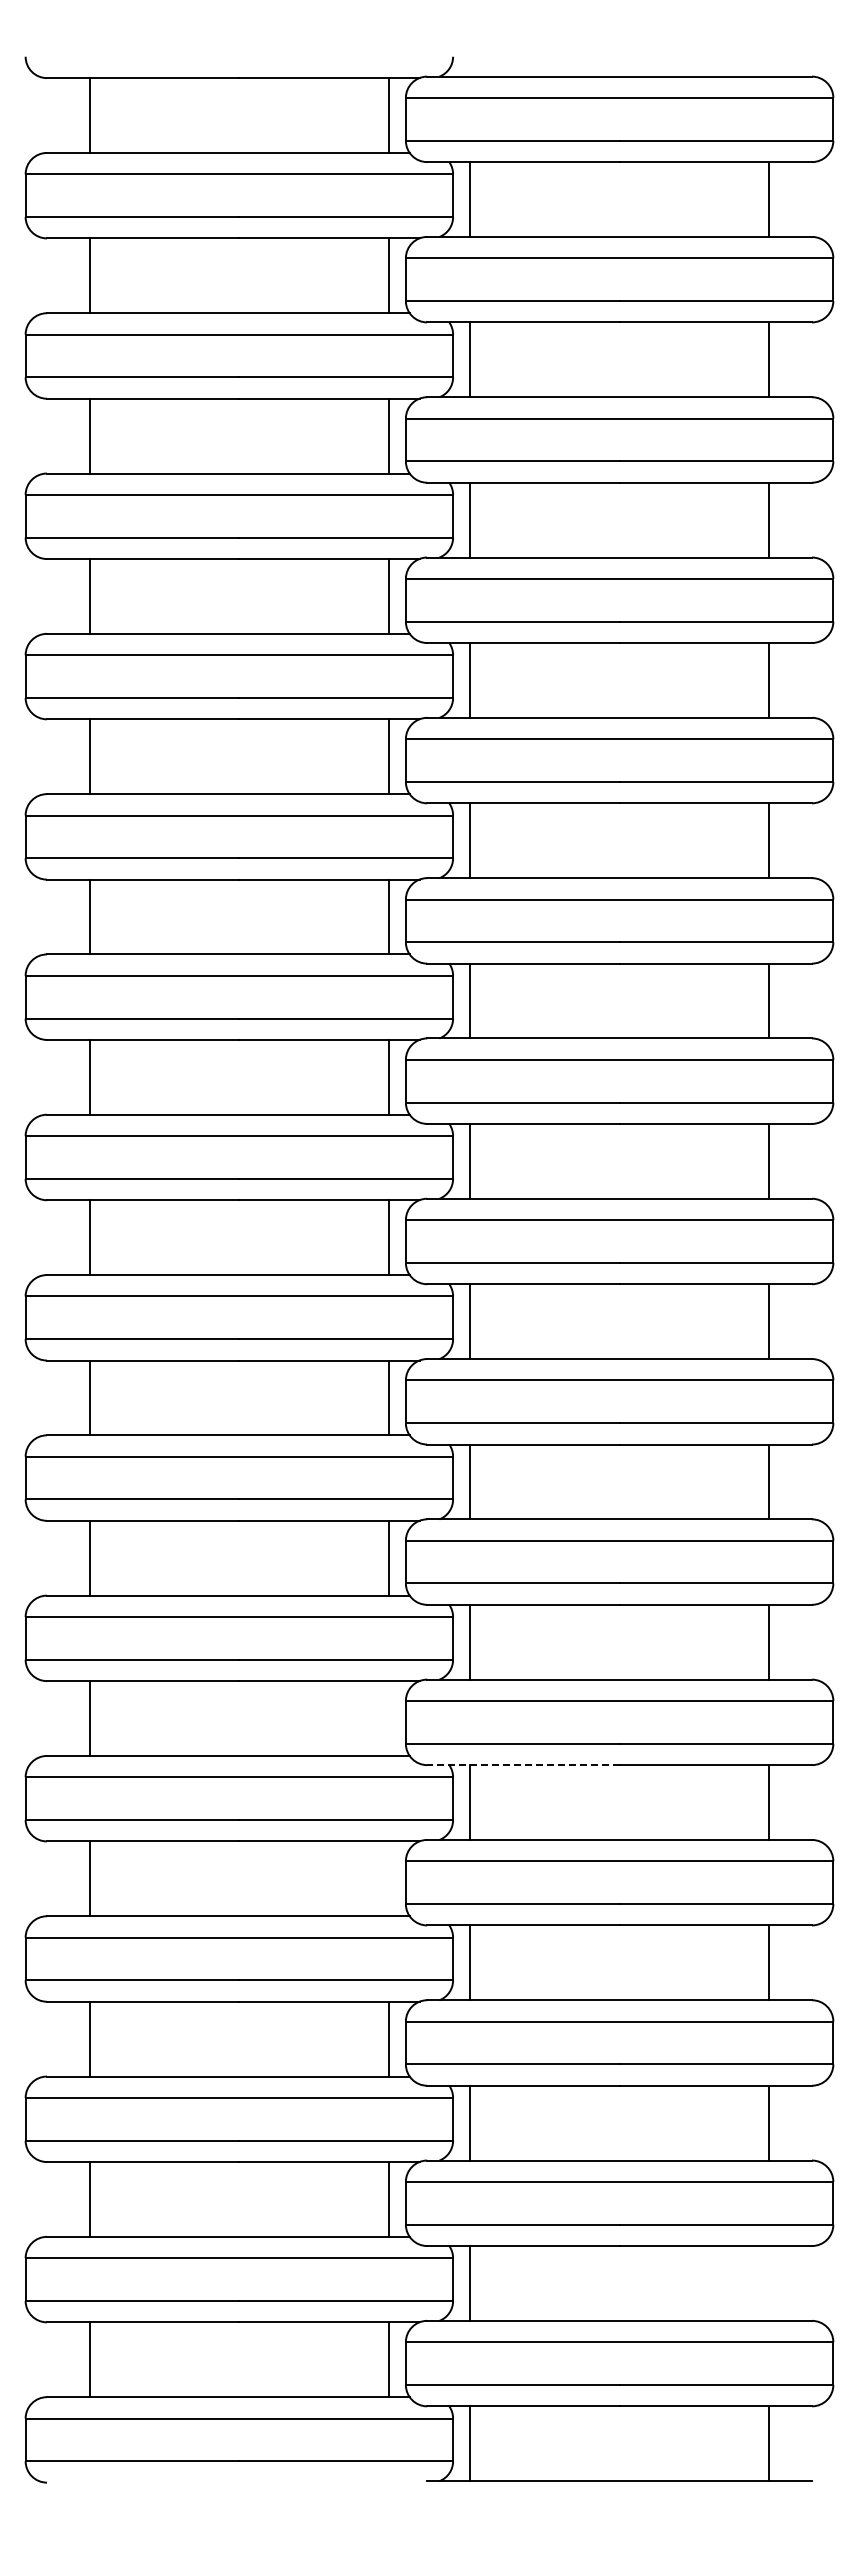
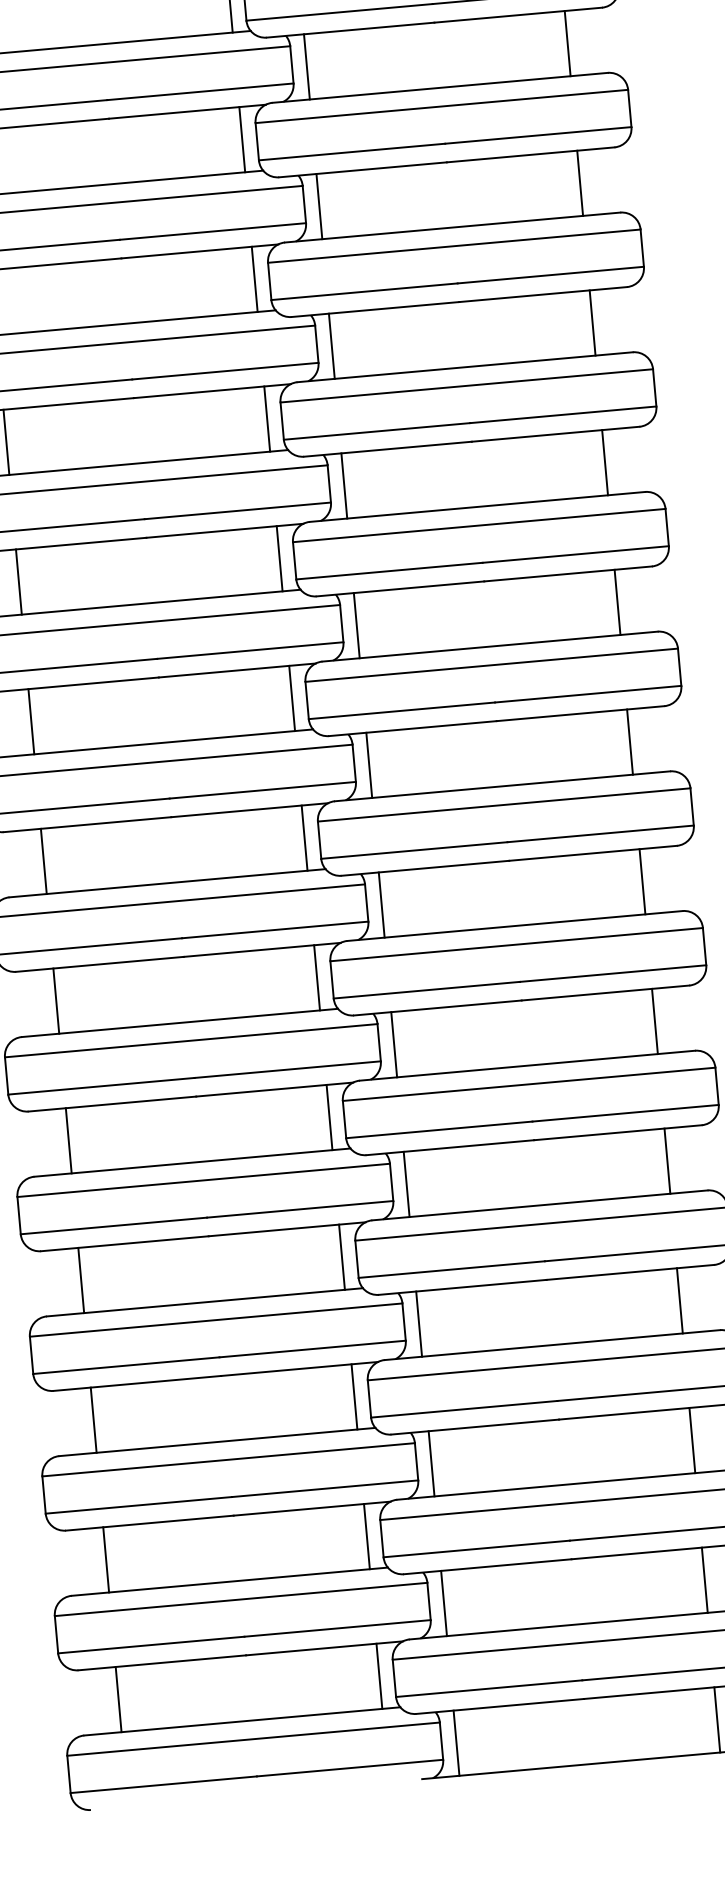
line: (388, 1718) -> (329, 1117), added
line: (522, 1765) -> (449, 1148), dashed -> solid
line: (388, 1878) -> (341, 1256), added
line: (769, 2283) -> (705, 1580), added

